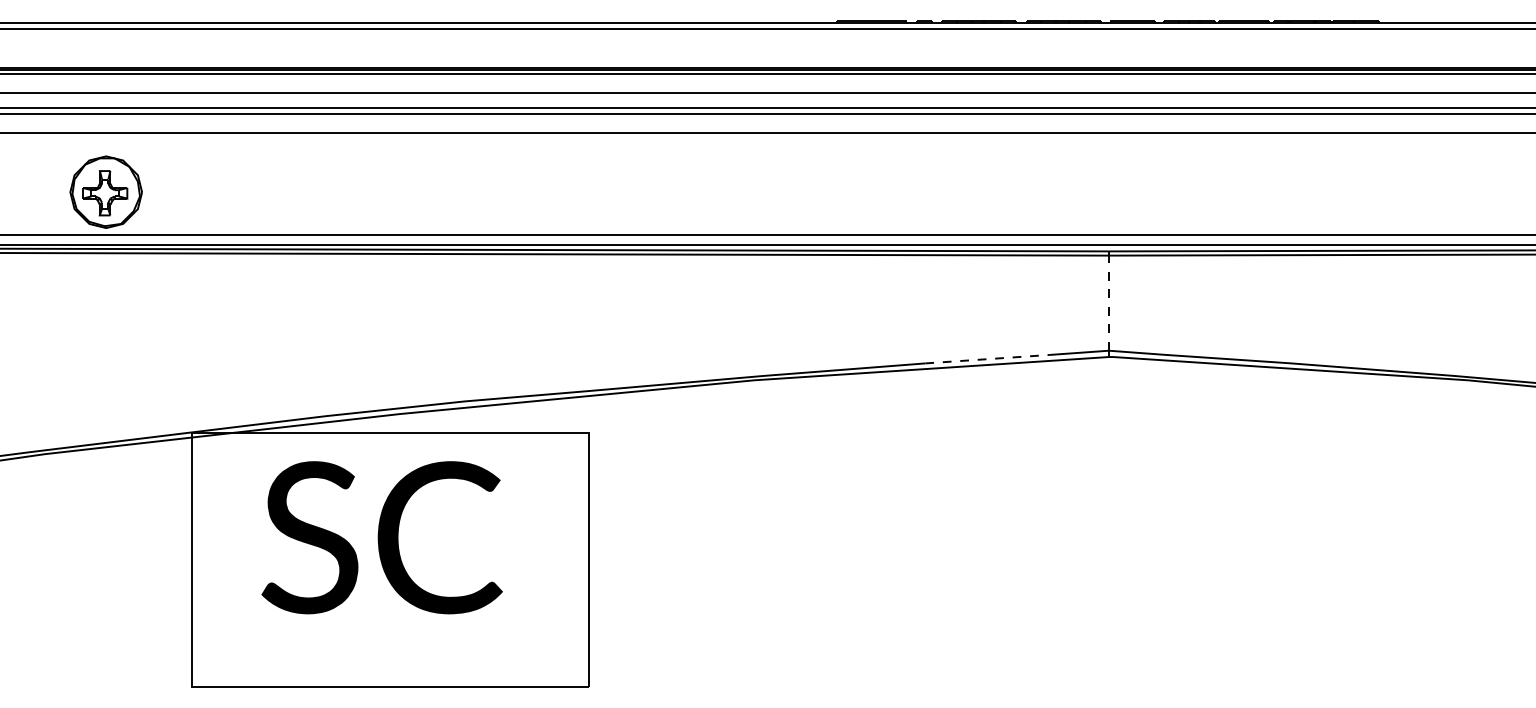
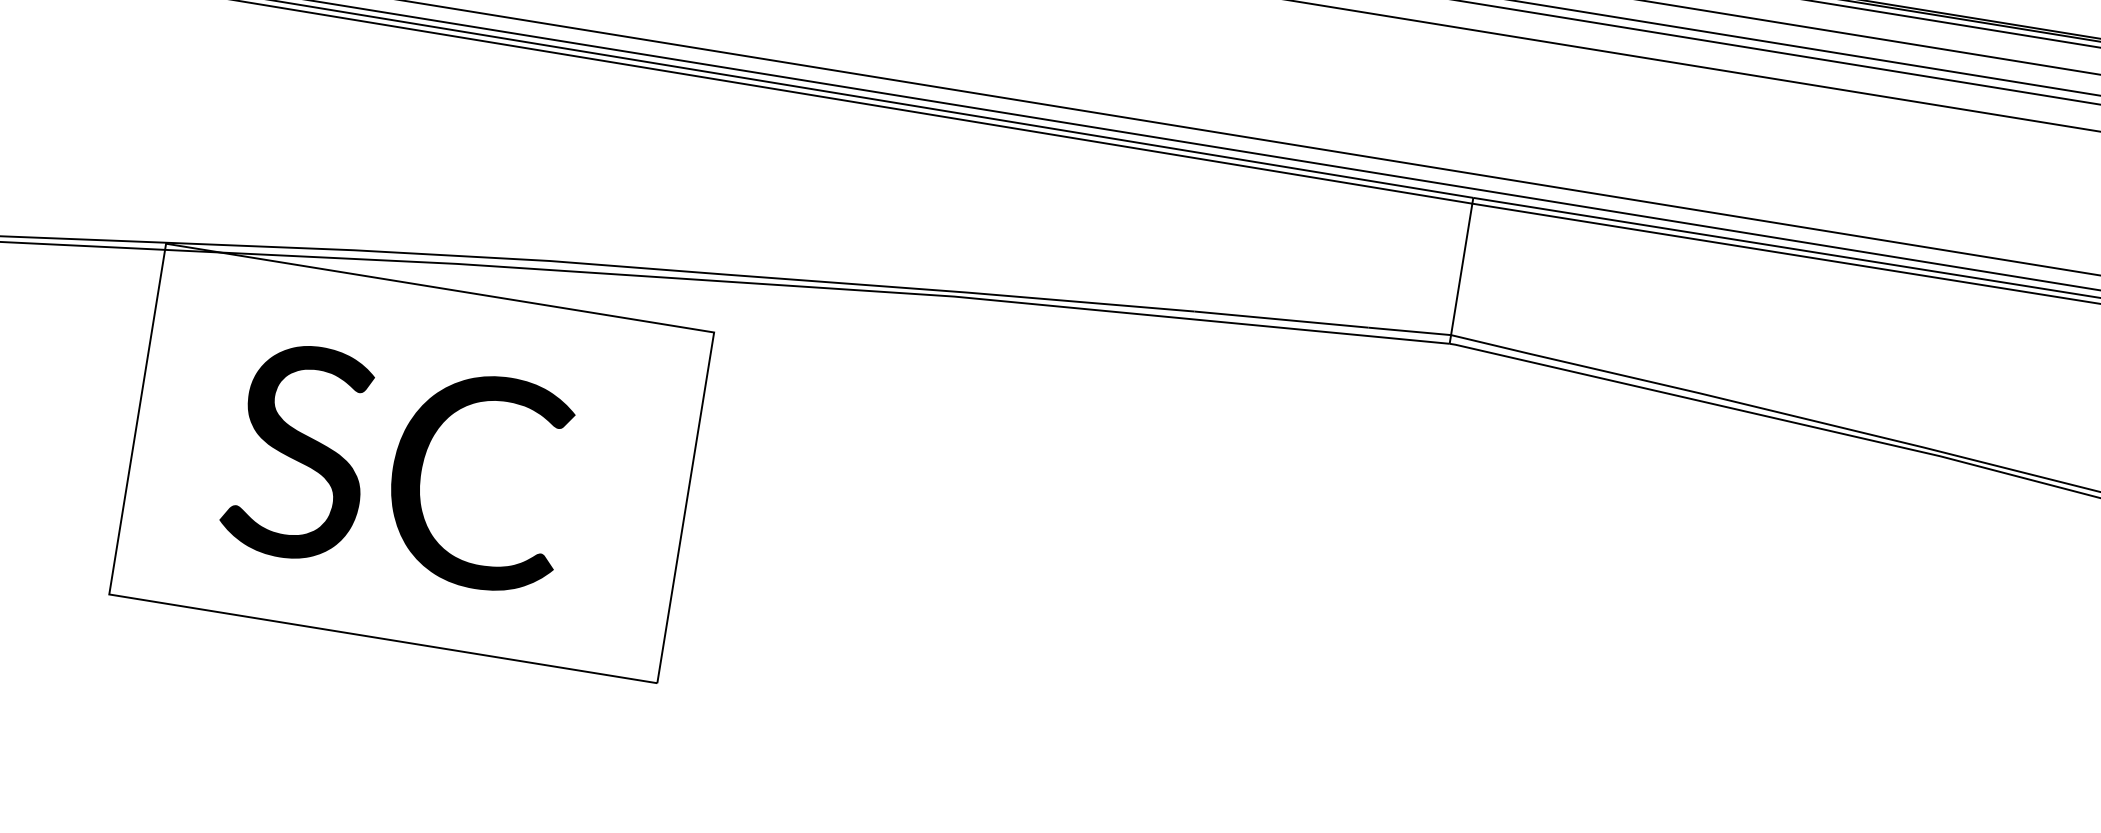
line: (1109, 303) -> (1462, 269), dashed -> solid
line: (988, 359) -> (1282, 320), dashed -> solid
text: (381, 537) -> (398, 467), moved

